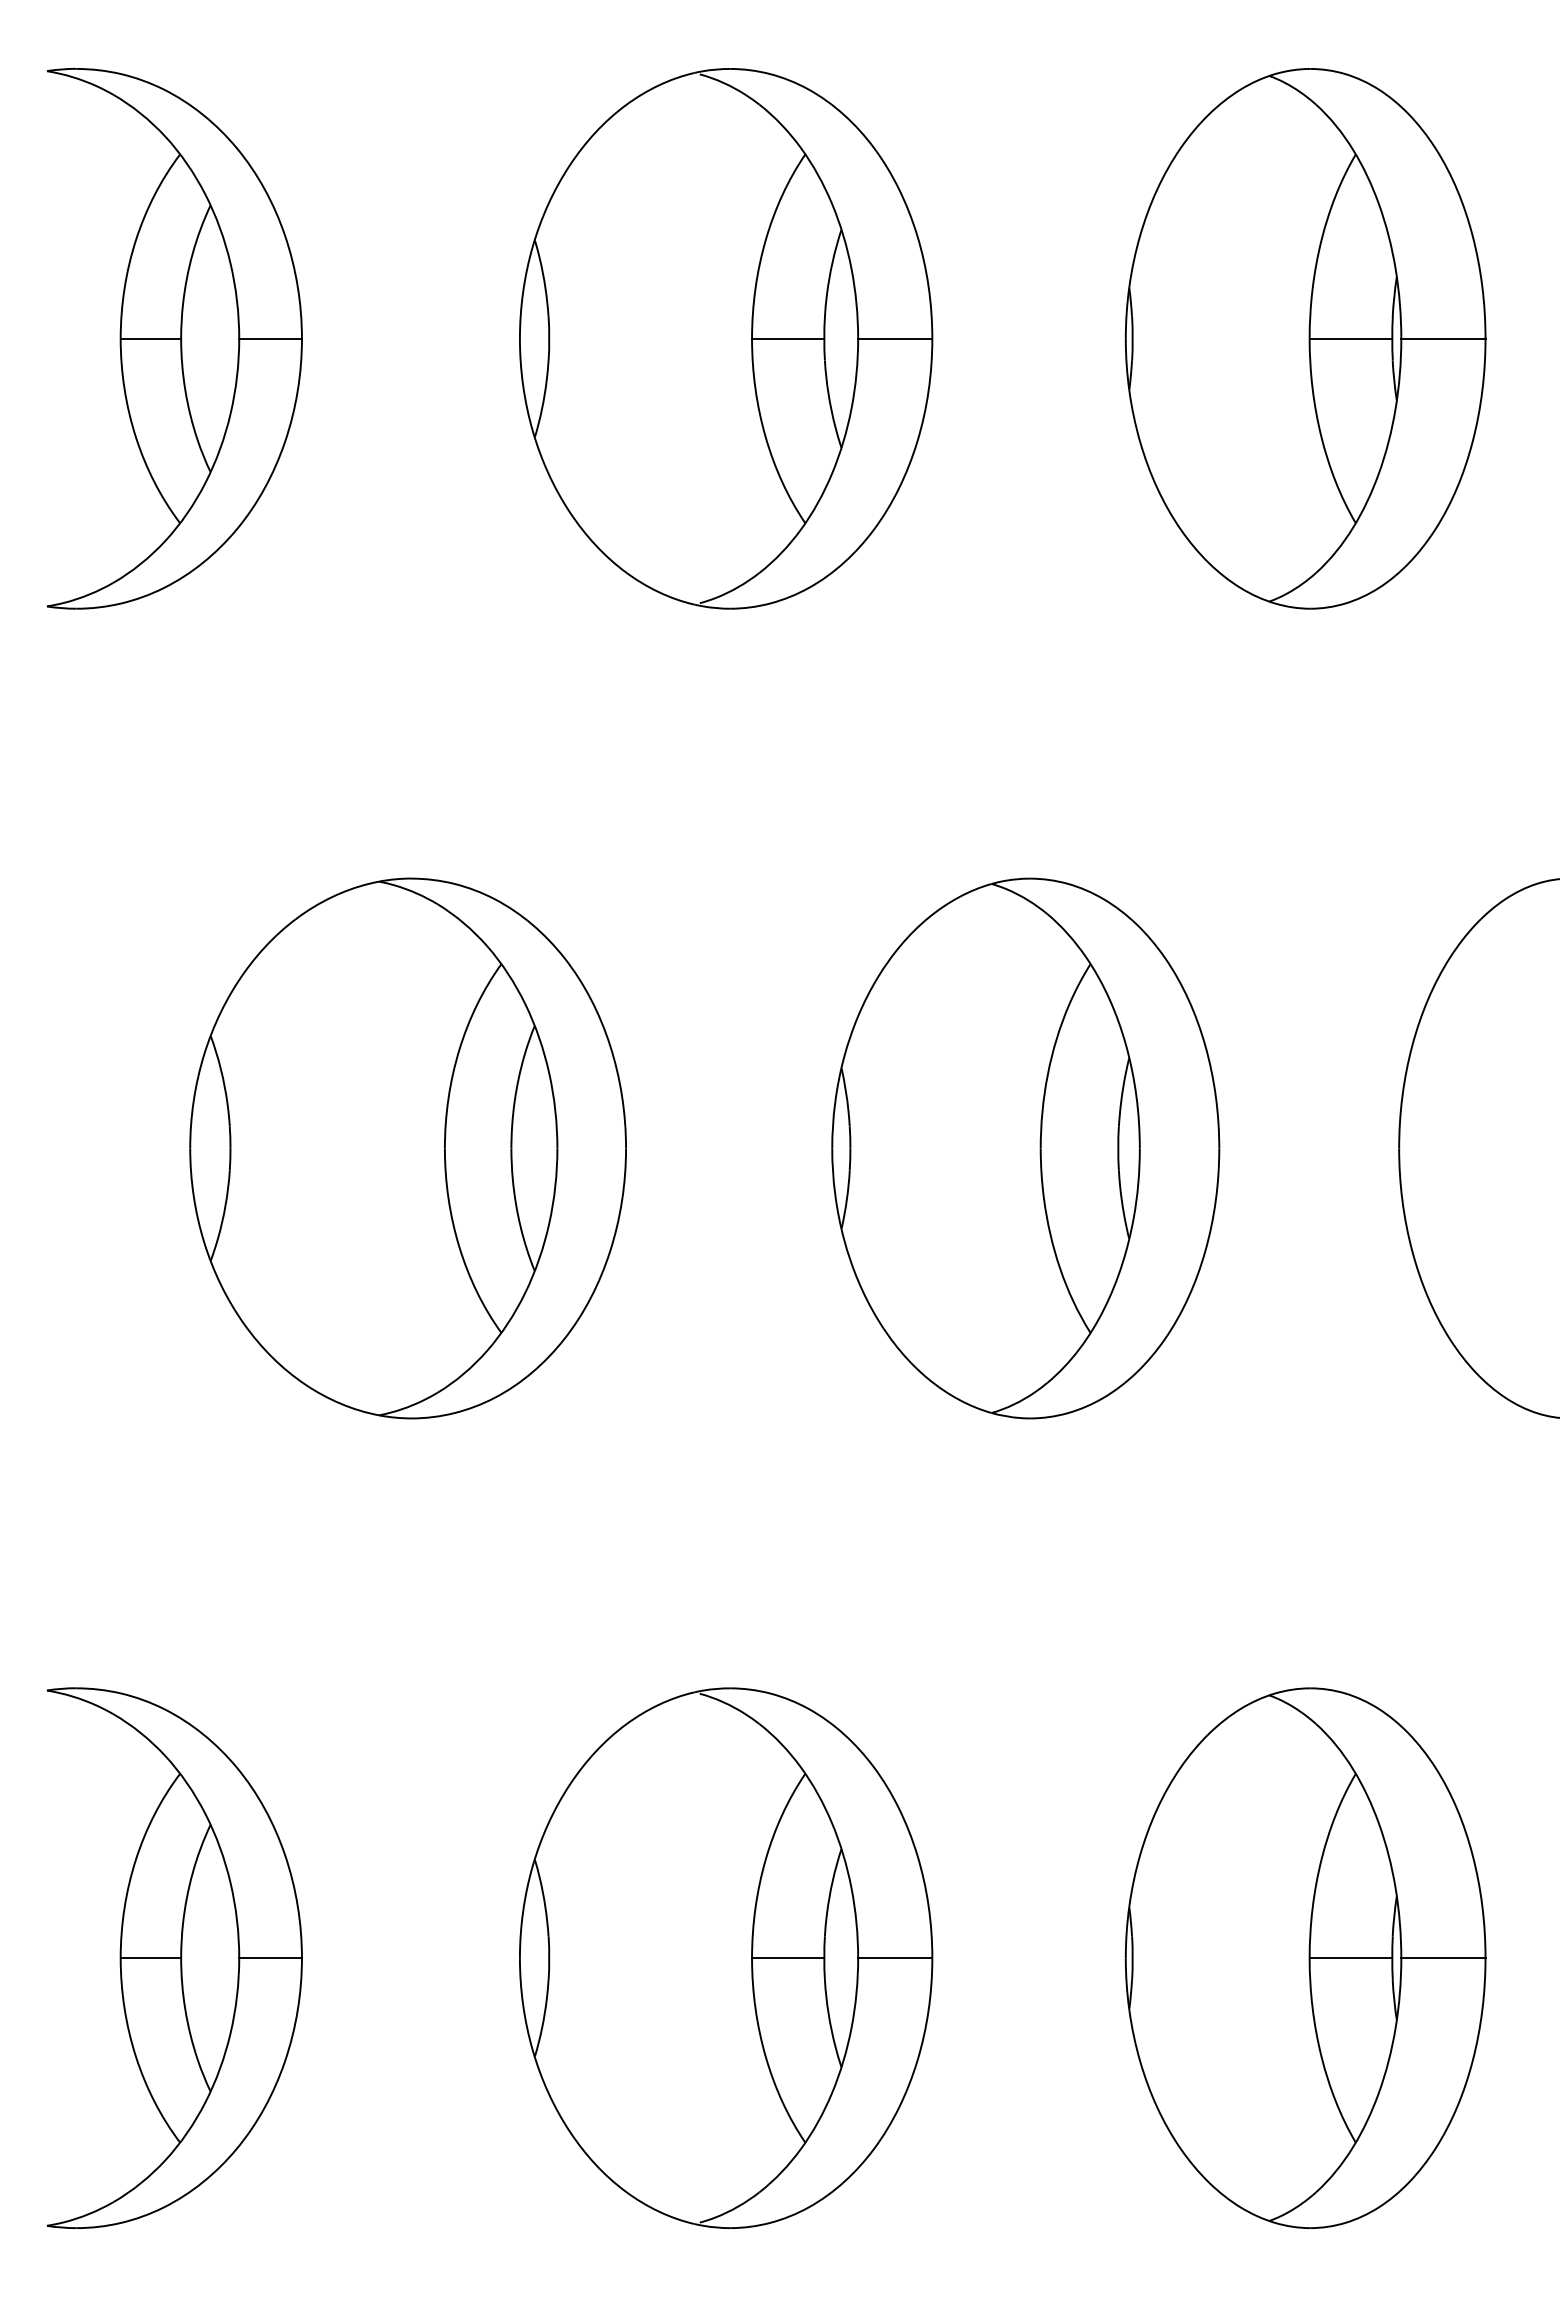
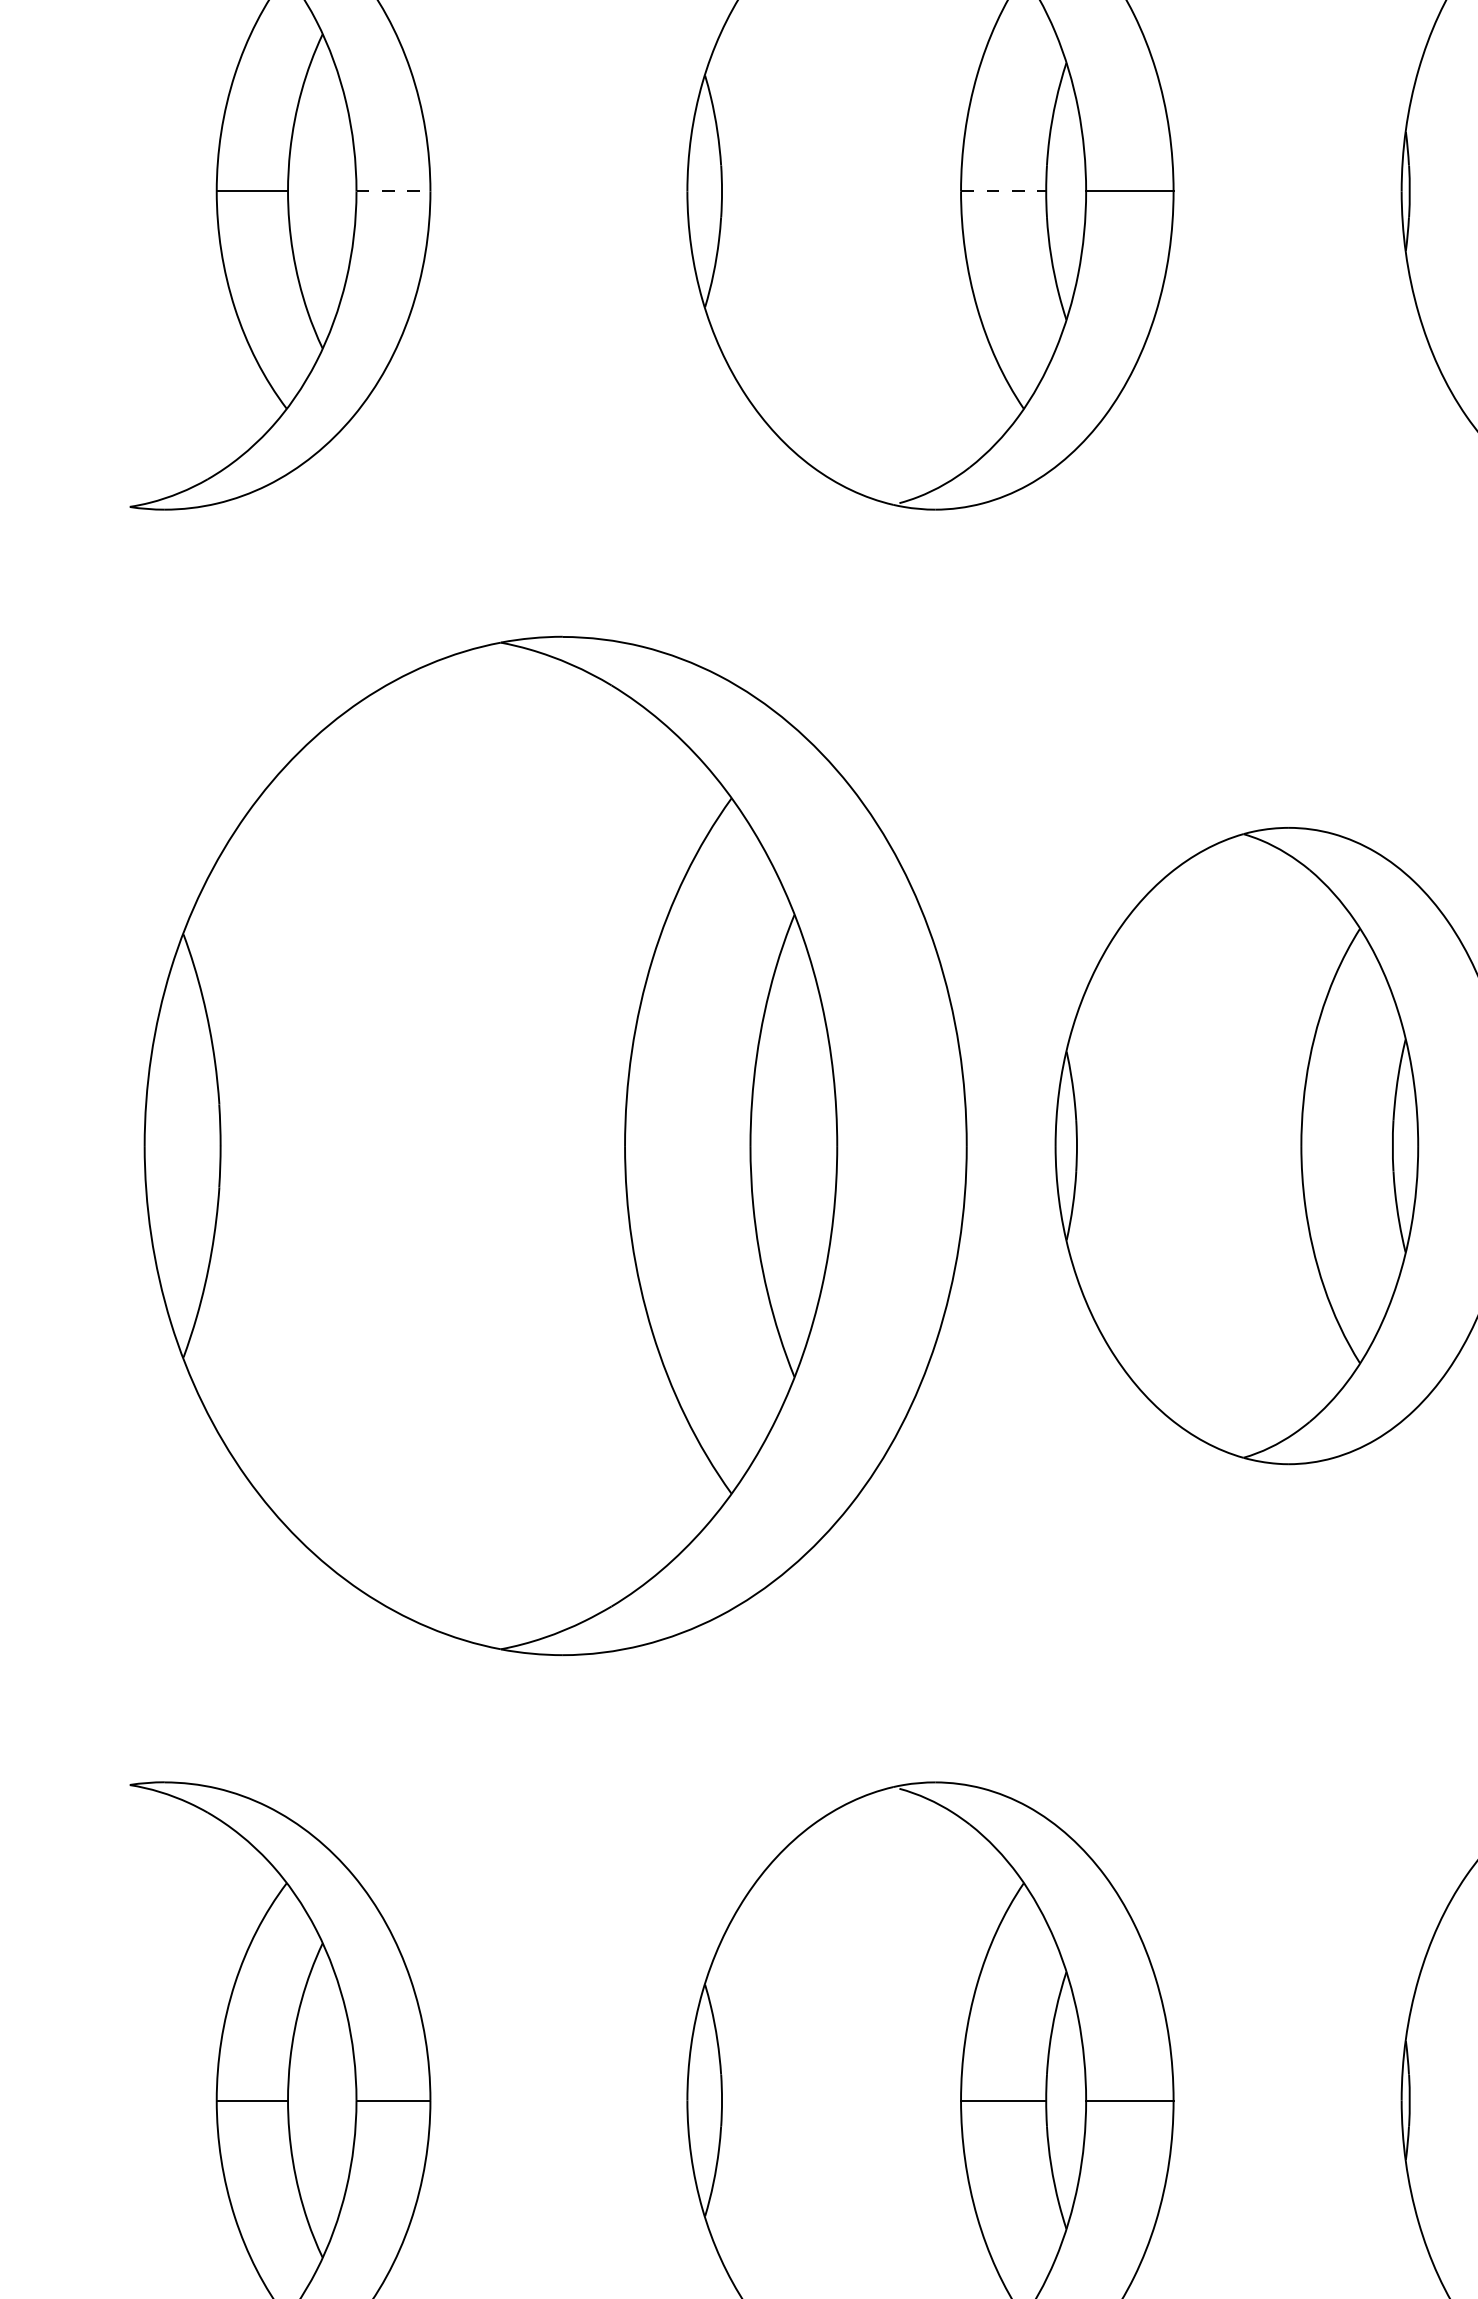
line: (271, 338) -> (394, 191), solid -> dashed
line: (788, 338) -> (1004, 191), solid -> dashed
part: (407, 1148) -> (554, 1145), size x1.6

